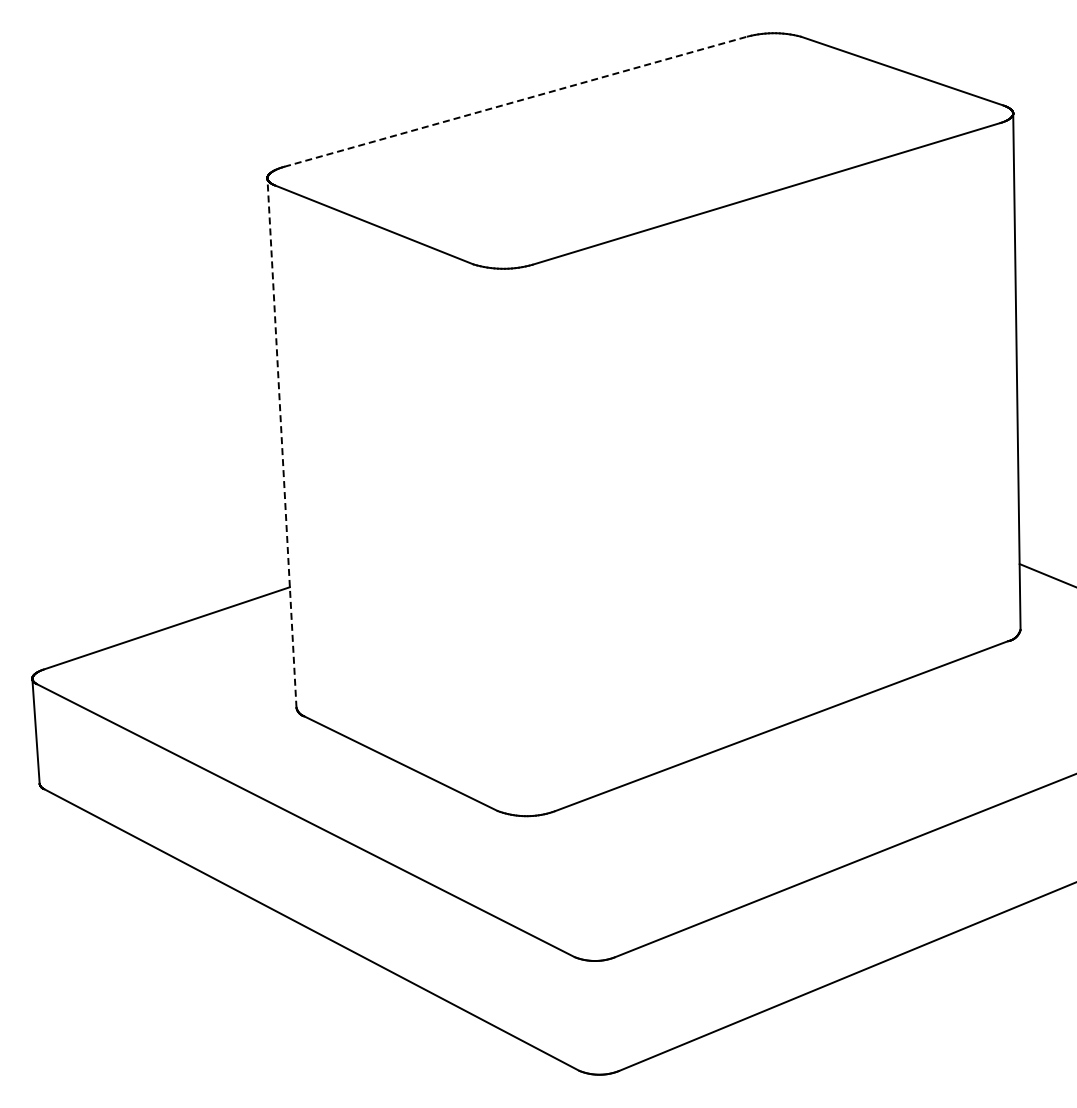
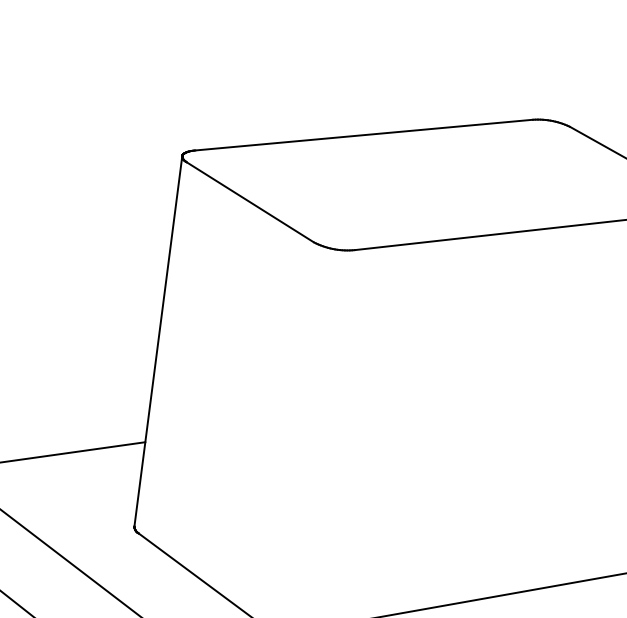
line: (515, 101) -> (363, 134), dashed -> solid
line: (281, 442) -> (158, 340), dashed -> solid

